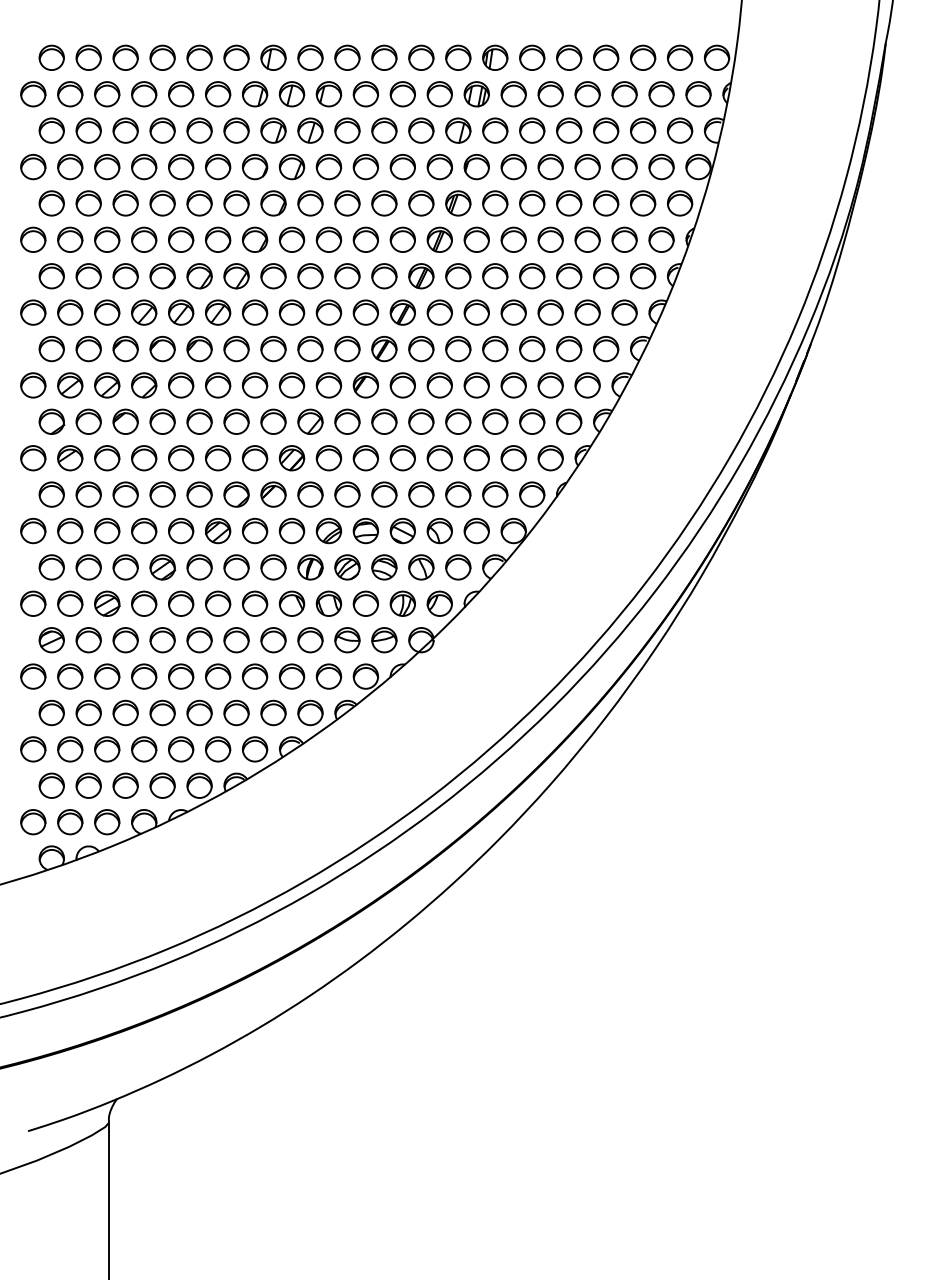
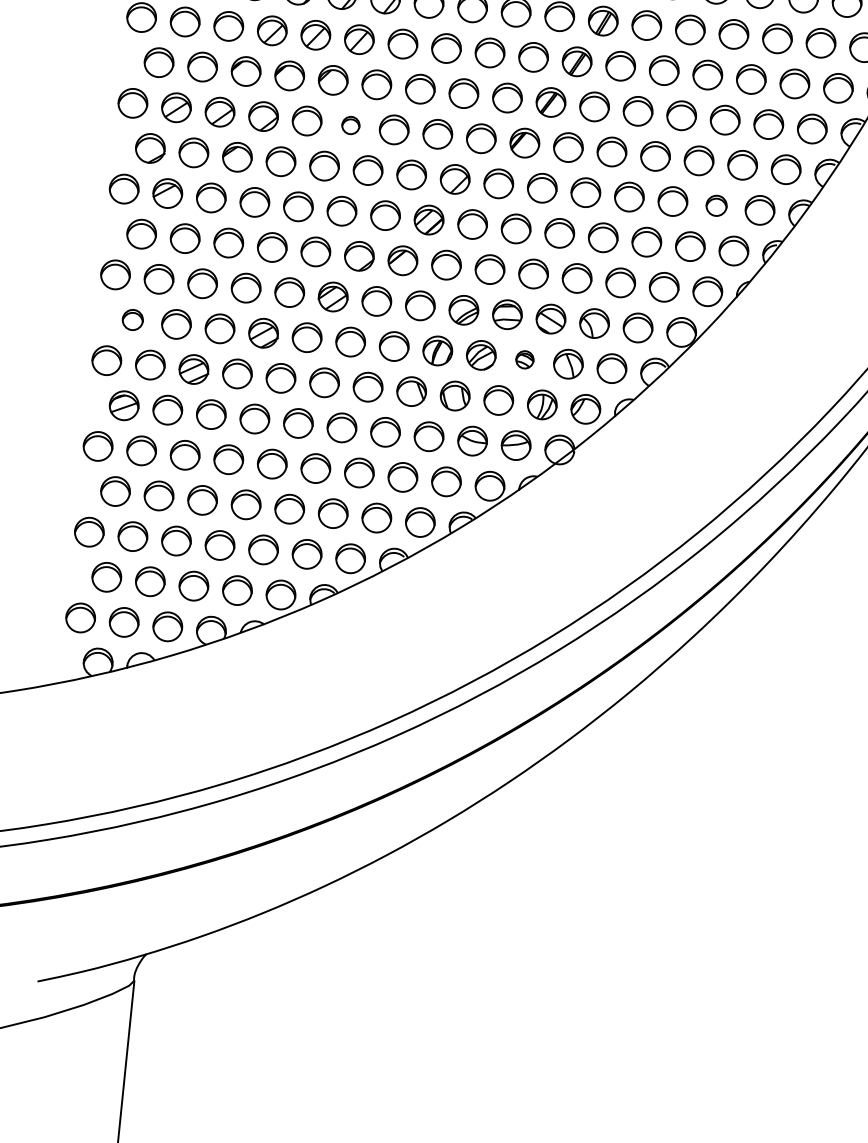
part: (218, 385) -> (351, 125), size x0.6
part: (532, 421) -> (716, 205), size x0.7
part: (51, 567) -> (132, 320), size x0.7
part: (384, 567) -> (525, 359), size x0.6

